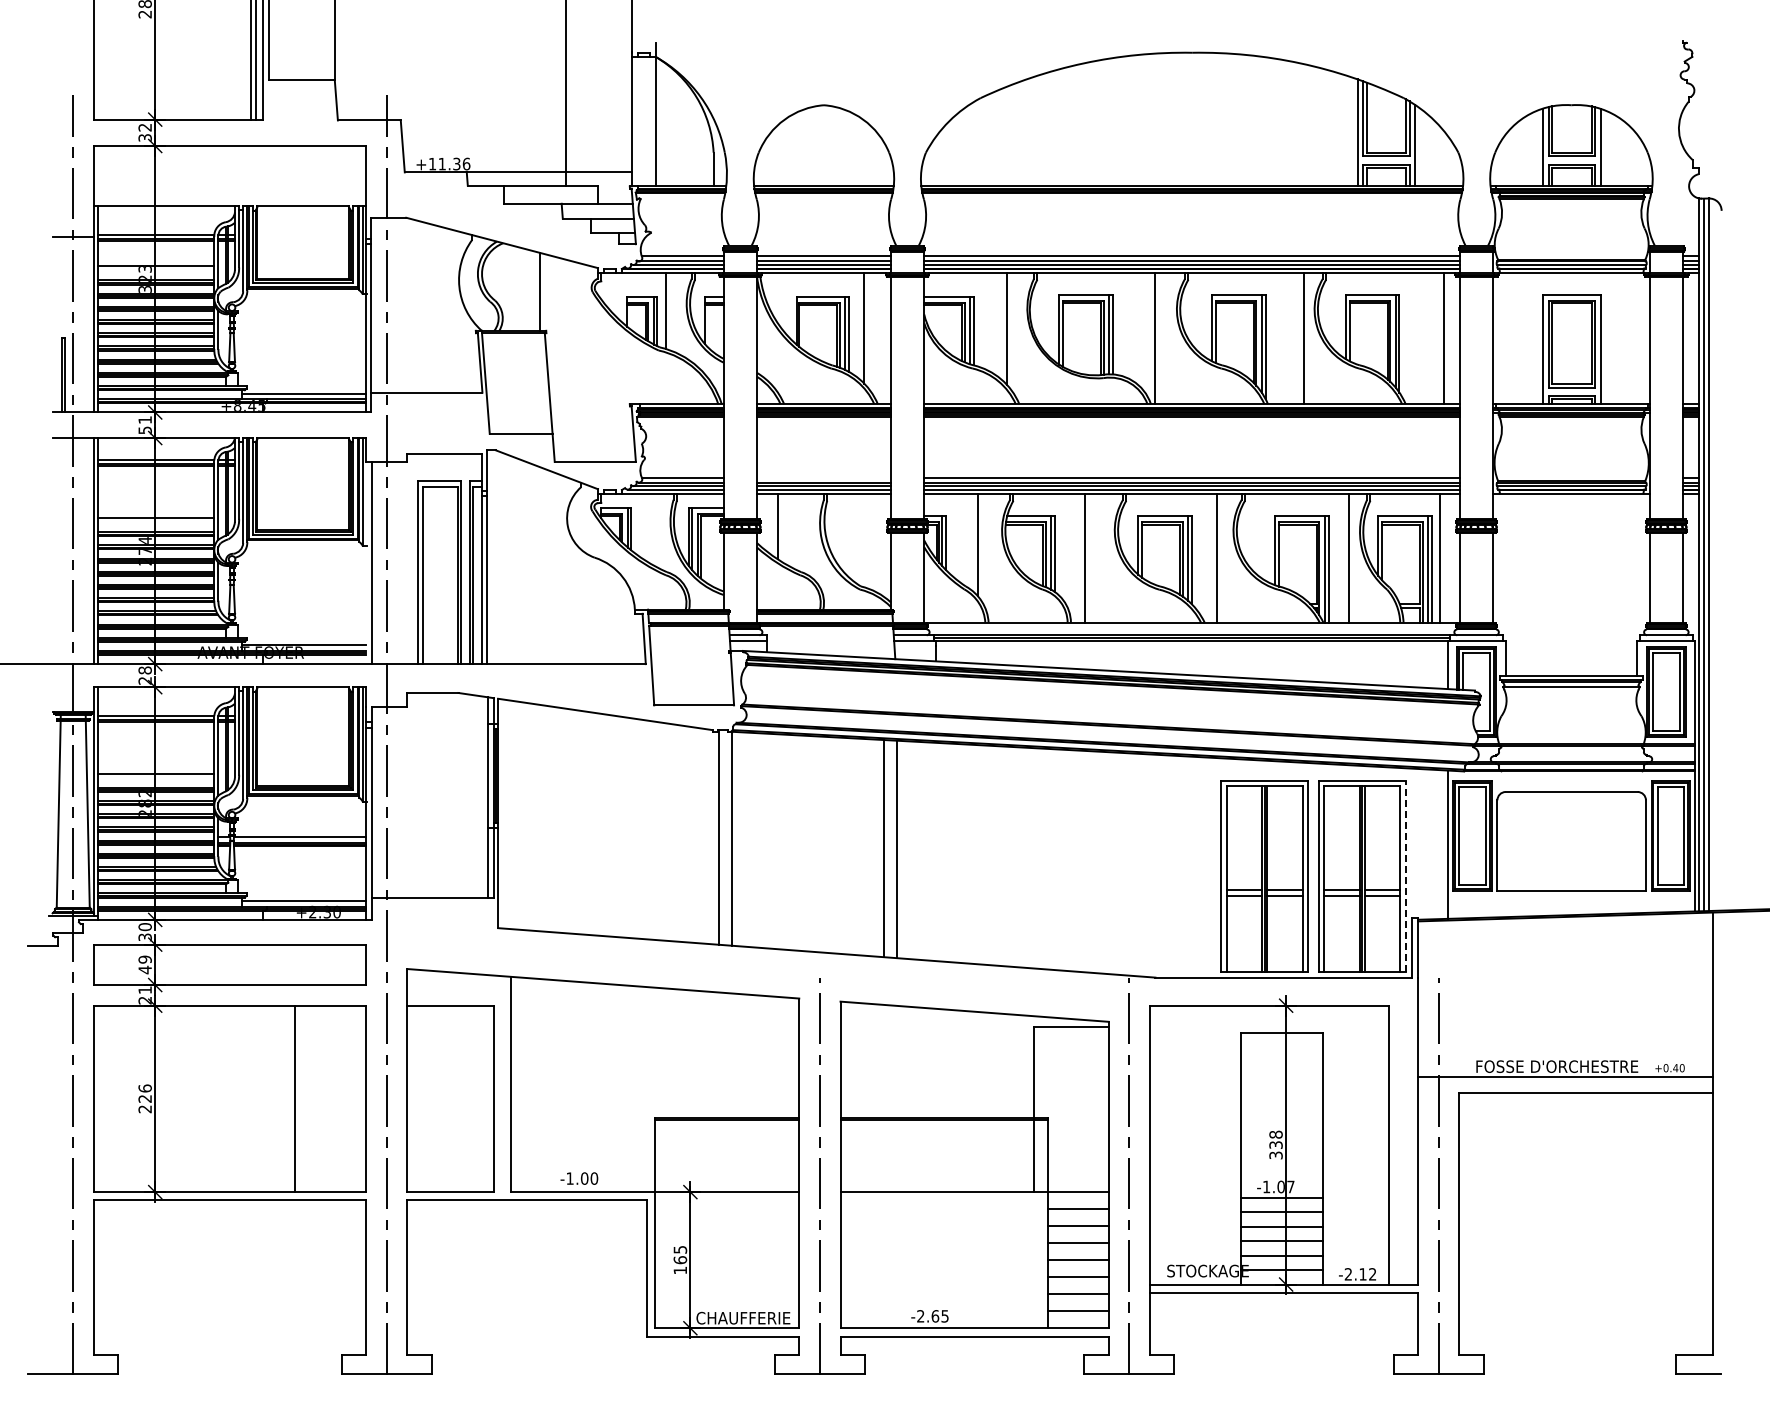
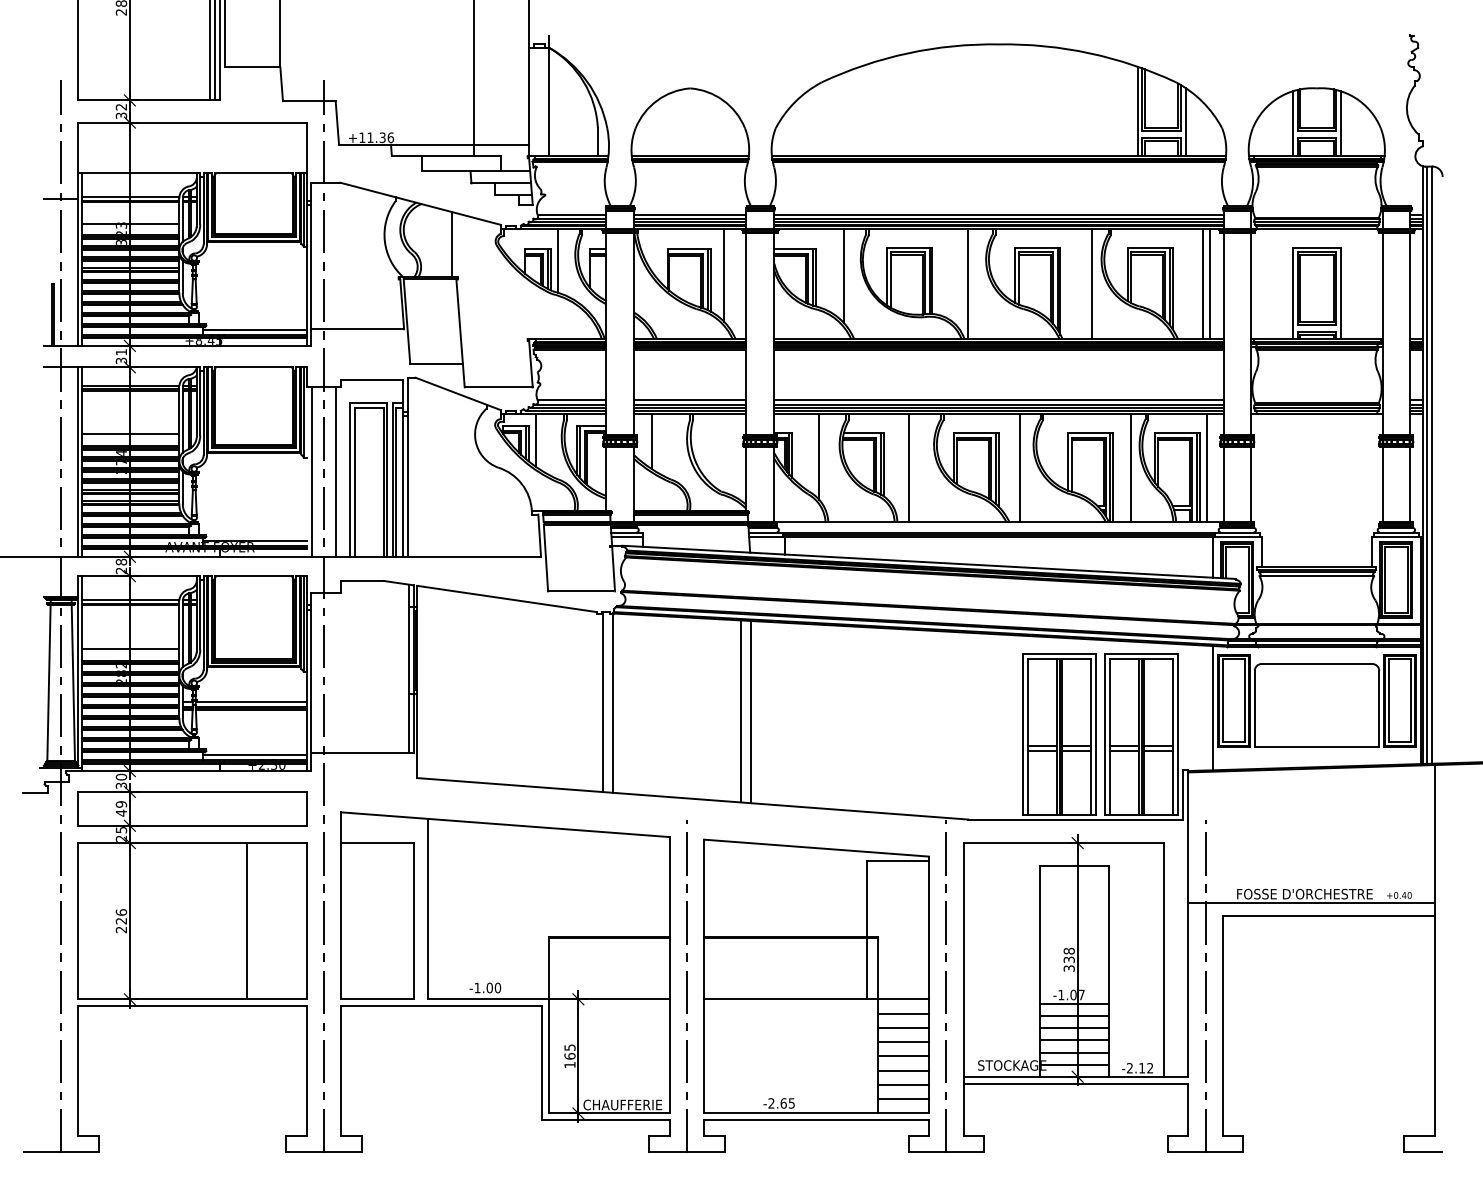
line: (1435, 338) -> (1202, 283), added
text: (144, 429) -> (120, 360), 51 -> 31
line: (823, 477) -> (689, 400), added
line: (639, 525) -> (535, 440), added
line: (401, 562) -> (336, 471), added
line: (1406, 876) -> (1178, 734), dashed -> solid
text: (144, 990) -> (120, 830), 21 -> 25

